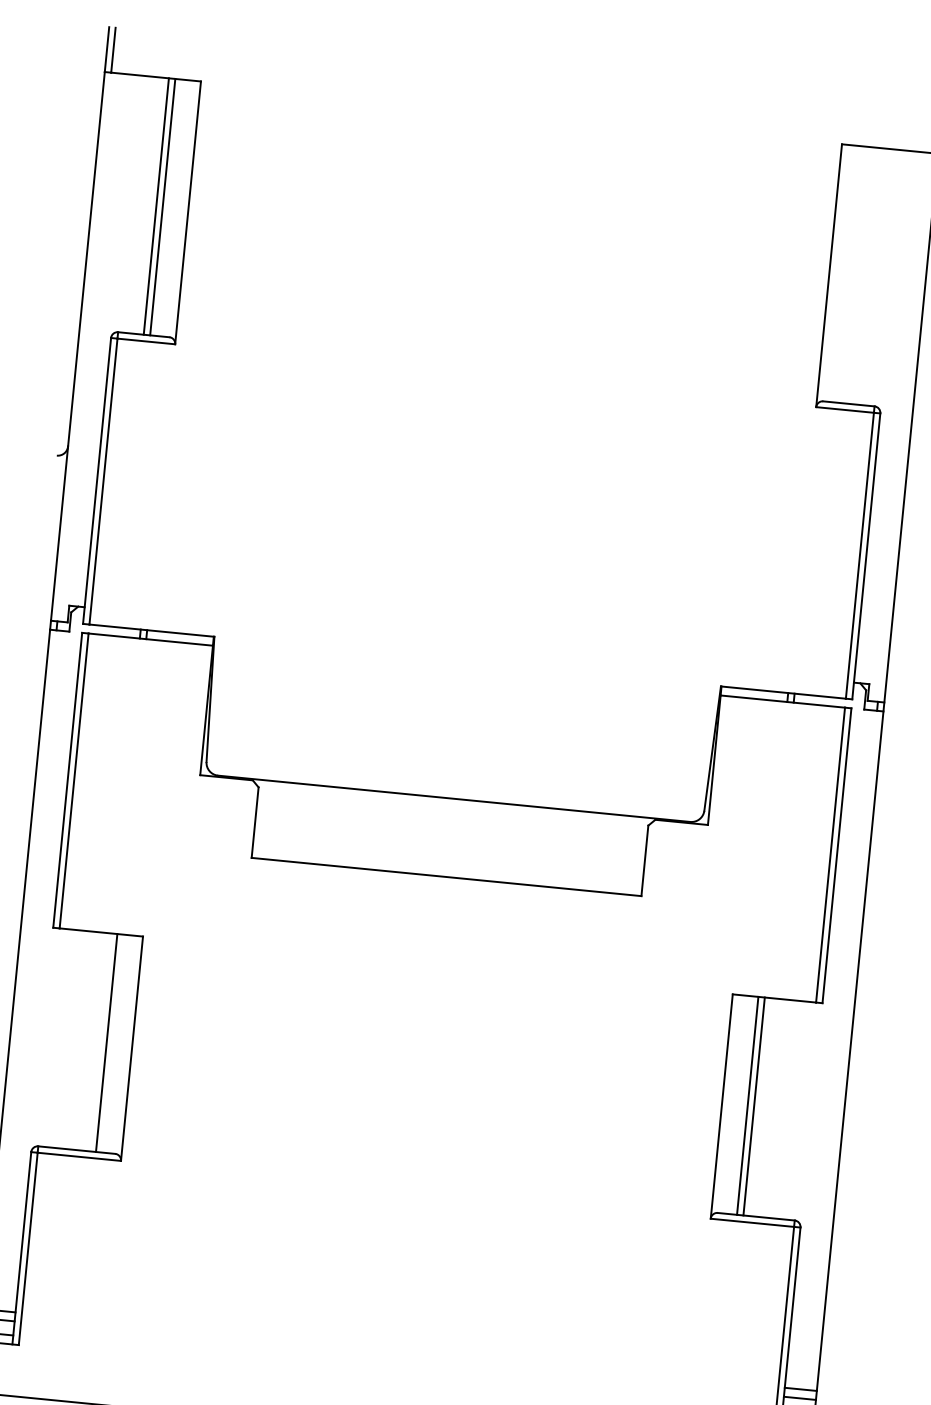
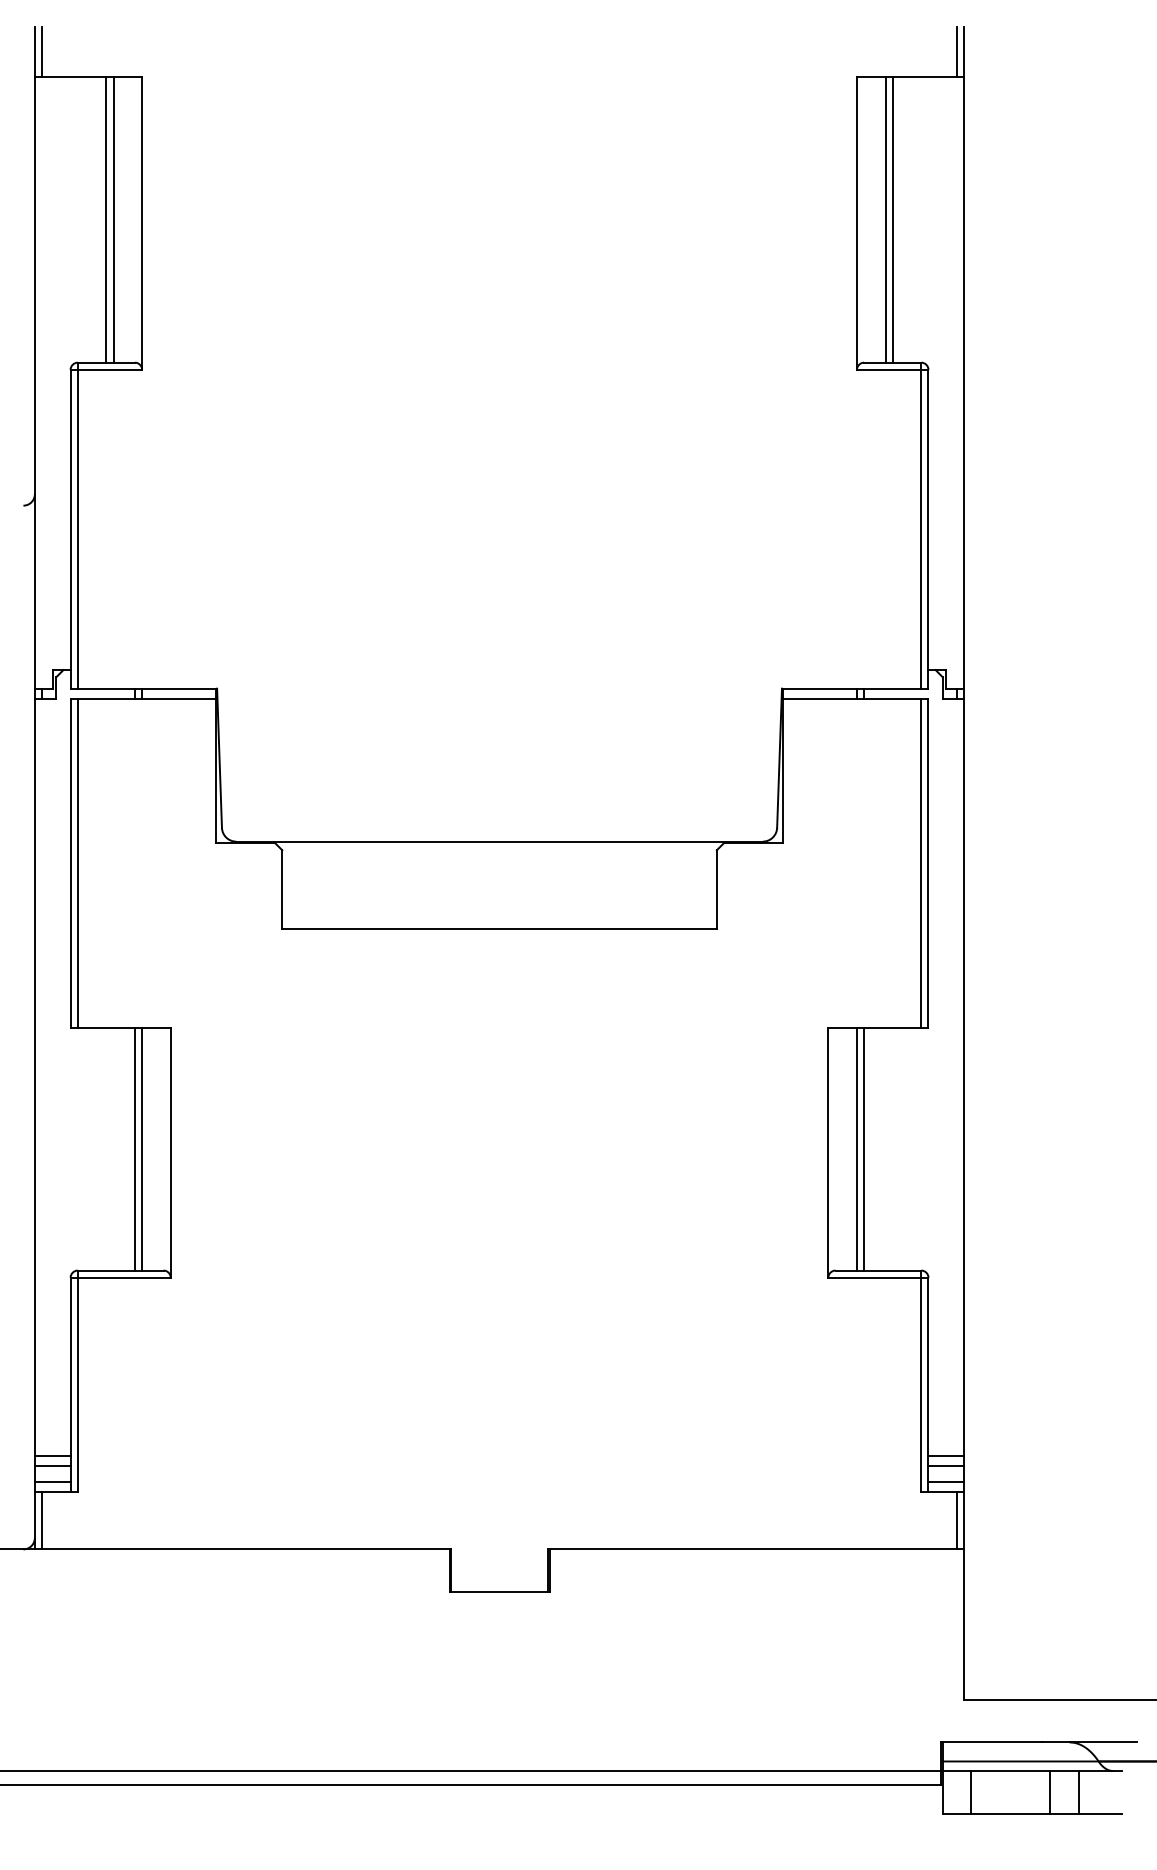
line: (855, 274) -> (885, 219), added
line: (861, 275) -> (892, 219), added
line: (99, 1041) -> (134, 1148), added

